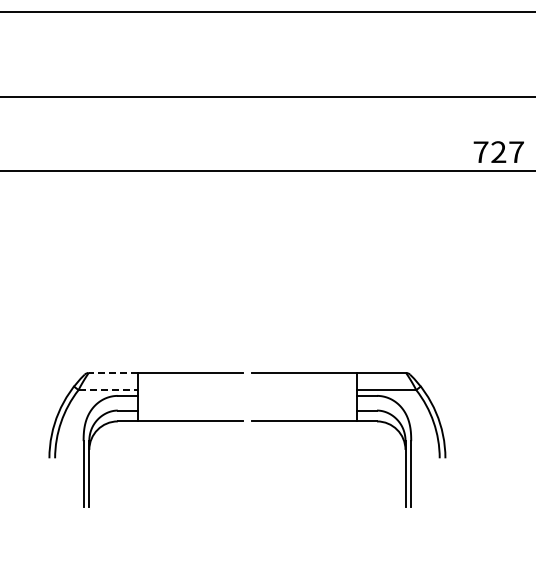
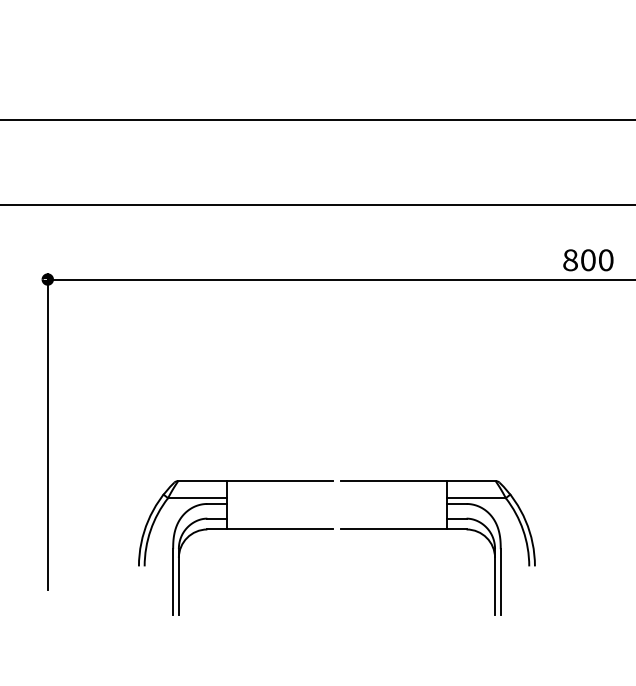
text: (498, 152) -> (588, 260), 727 -> 800
line: (112, 373) -> (202, 481), dashed -> solid
line: (107, 390) -> (197, 498), dashed -> solid

